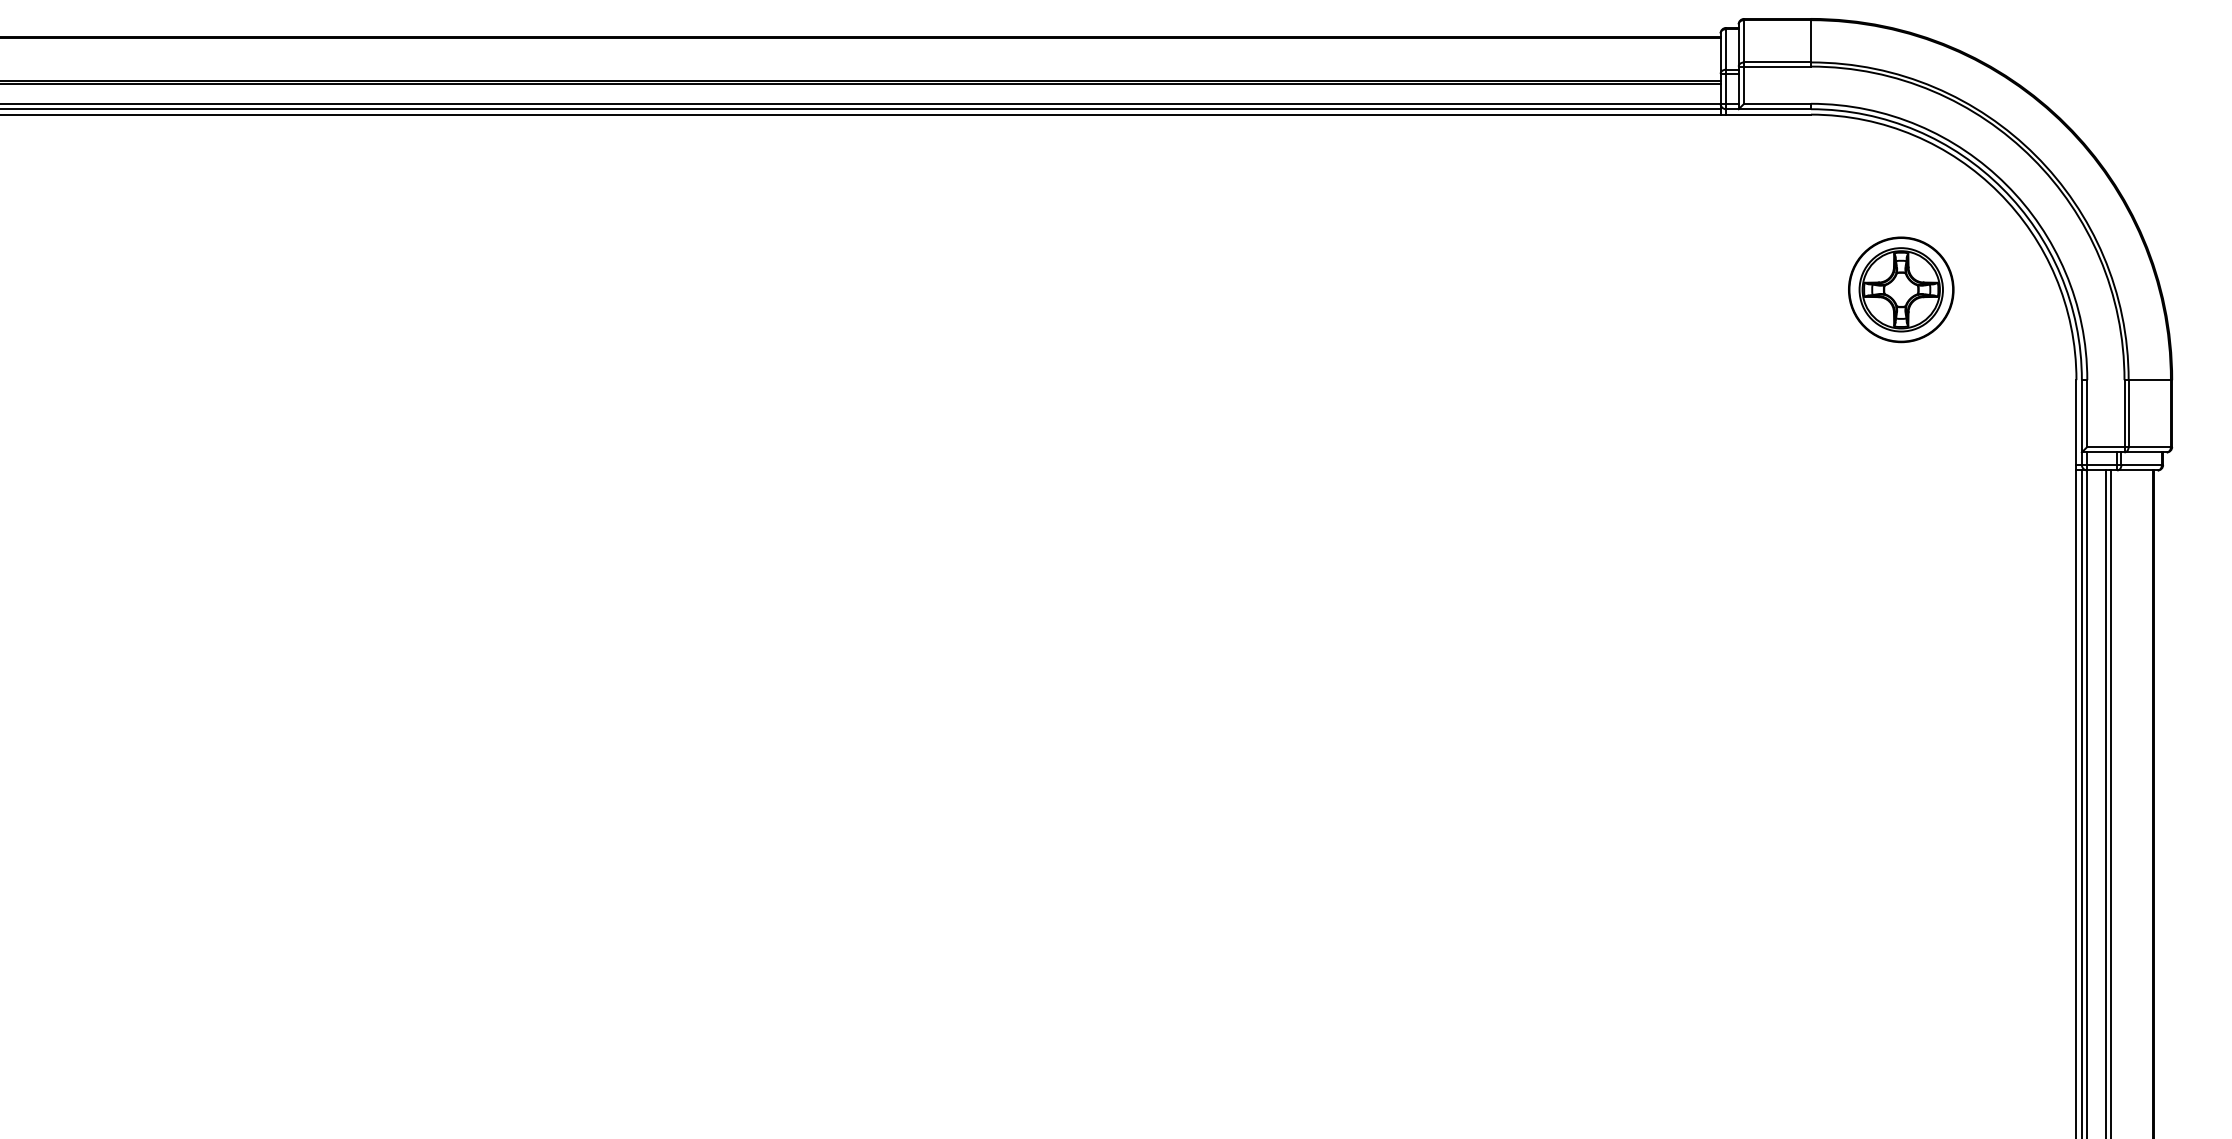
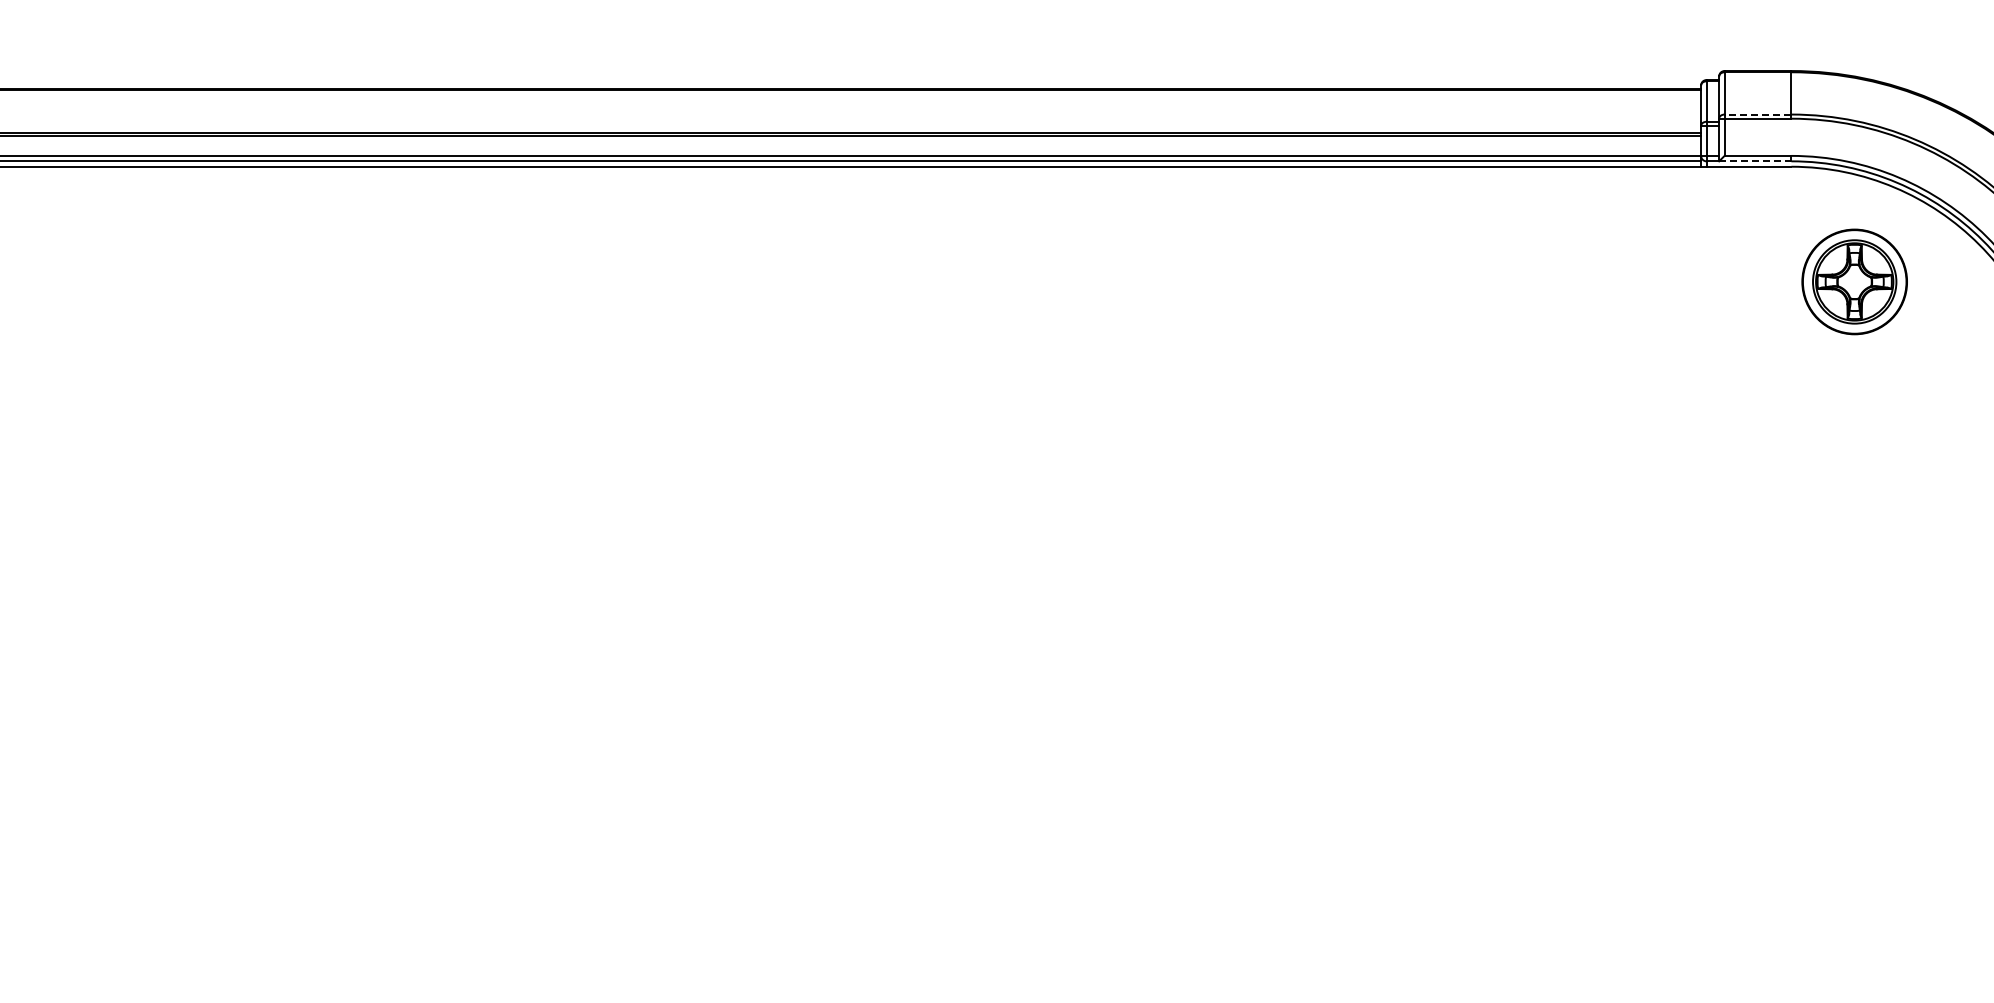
line: (1777, 62) -> (1757, 114), solid -> dashed
line: (1775, 109) -> (1755, 161), solid -> dashed
part: (1901, 289) -> (1854, 281), moved

